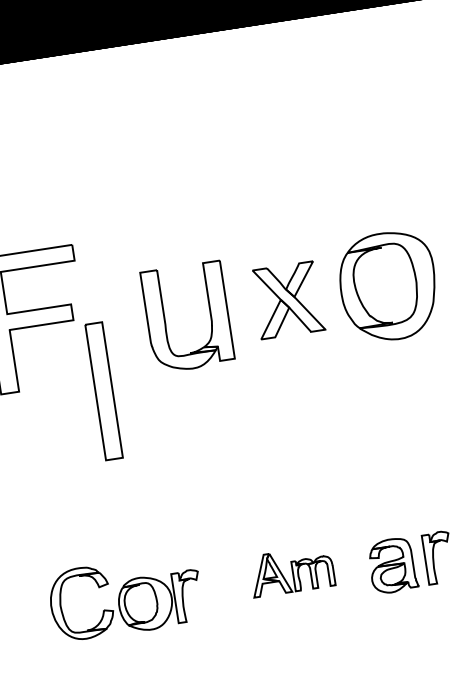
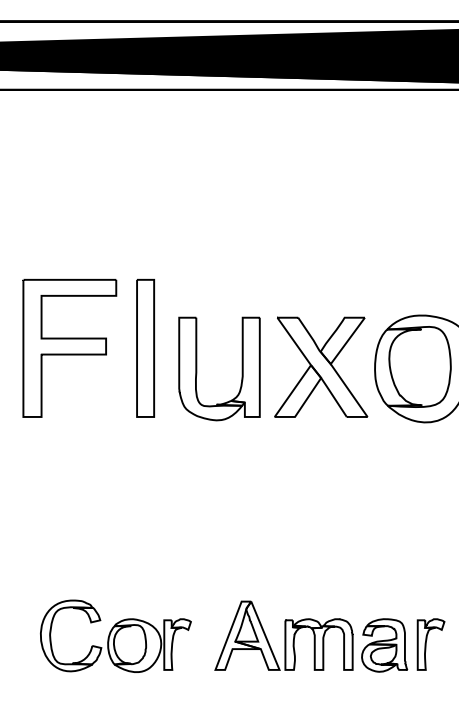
part: (288, 299) -> (321, 366), size x1.43
part: (104, 391) -> (145, 348), moved
part: (291, 571) -> (283, 635), size x1.67

